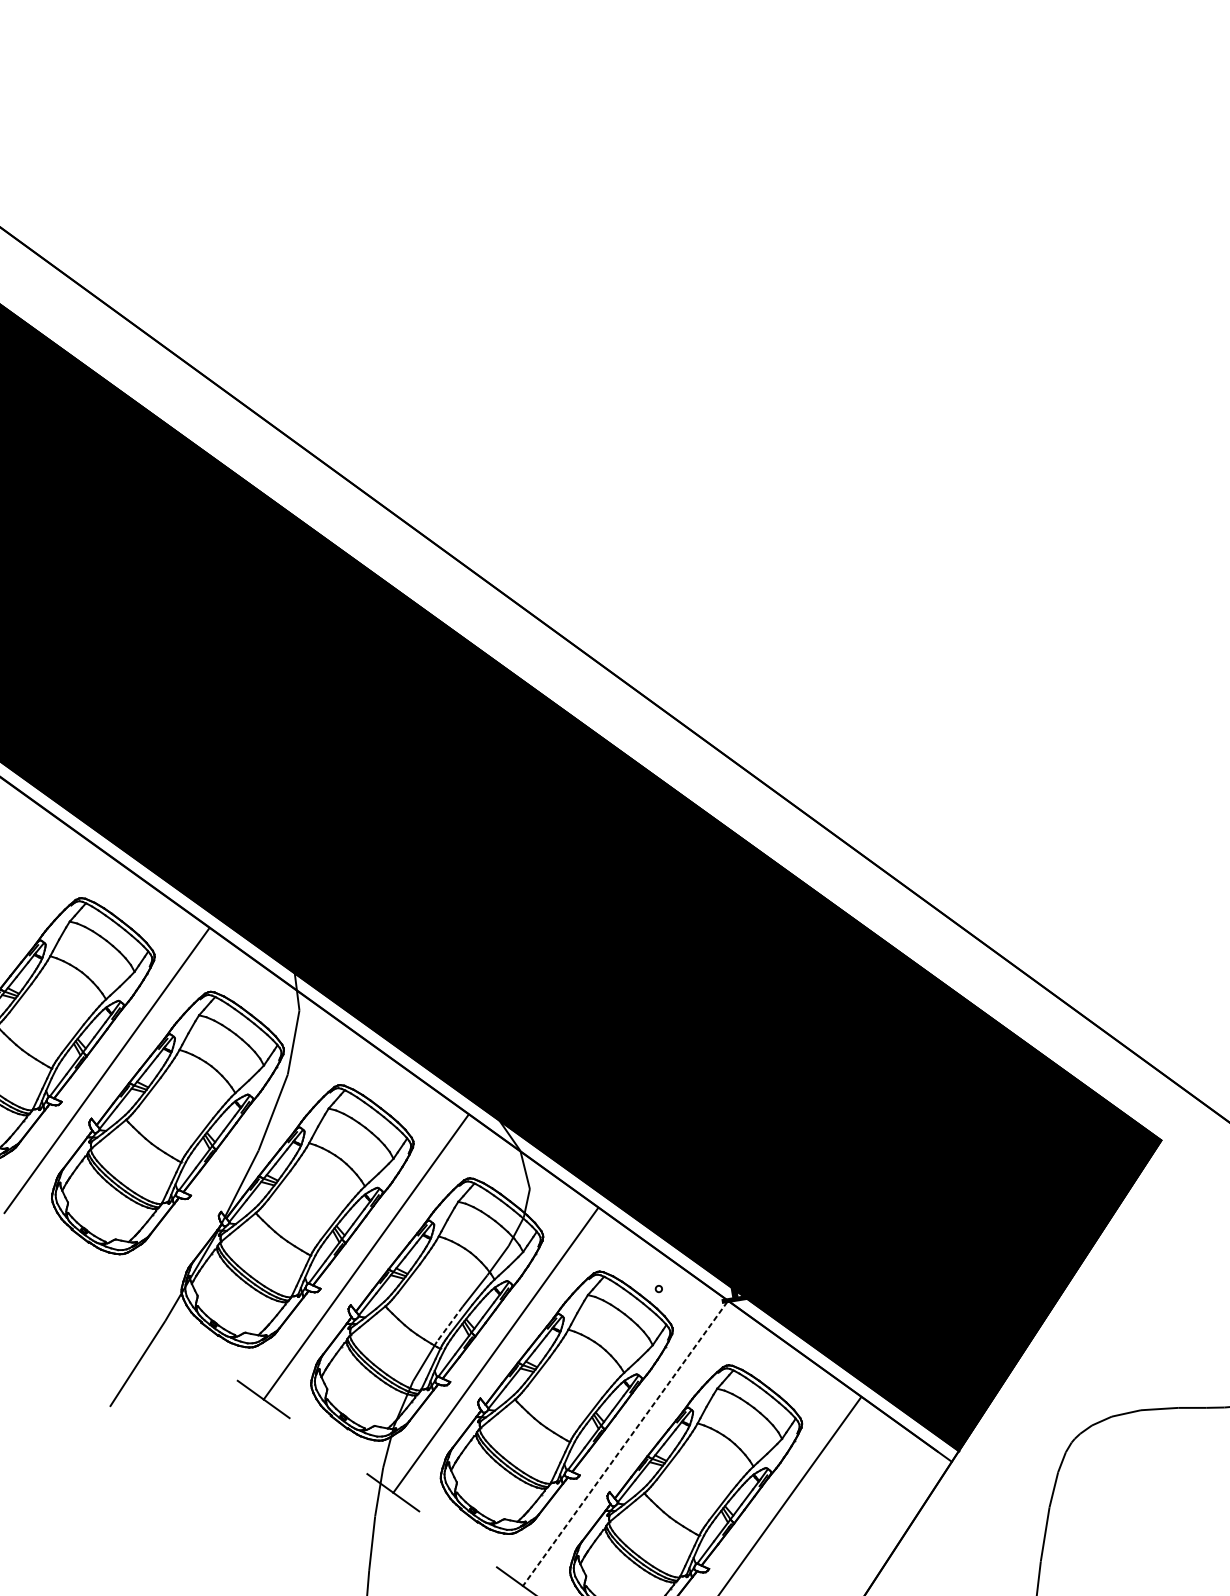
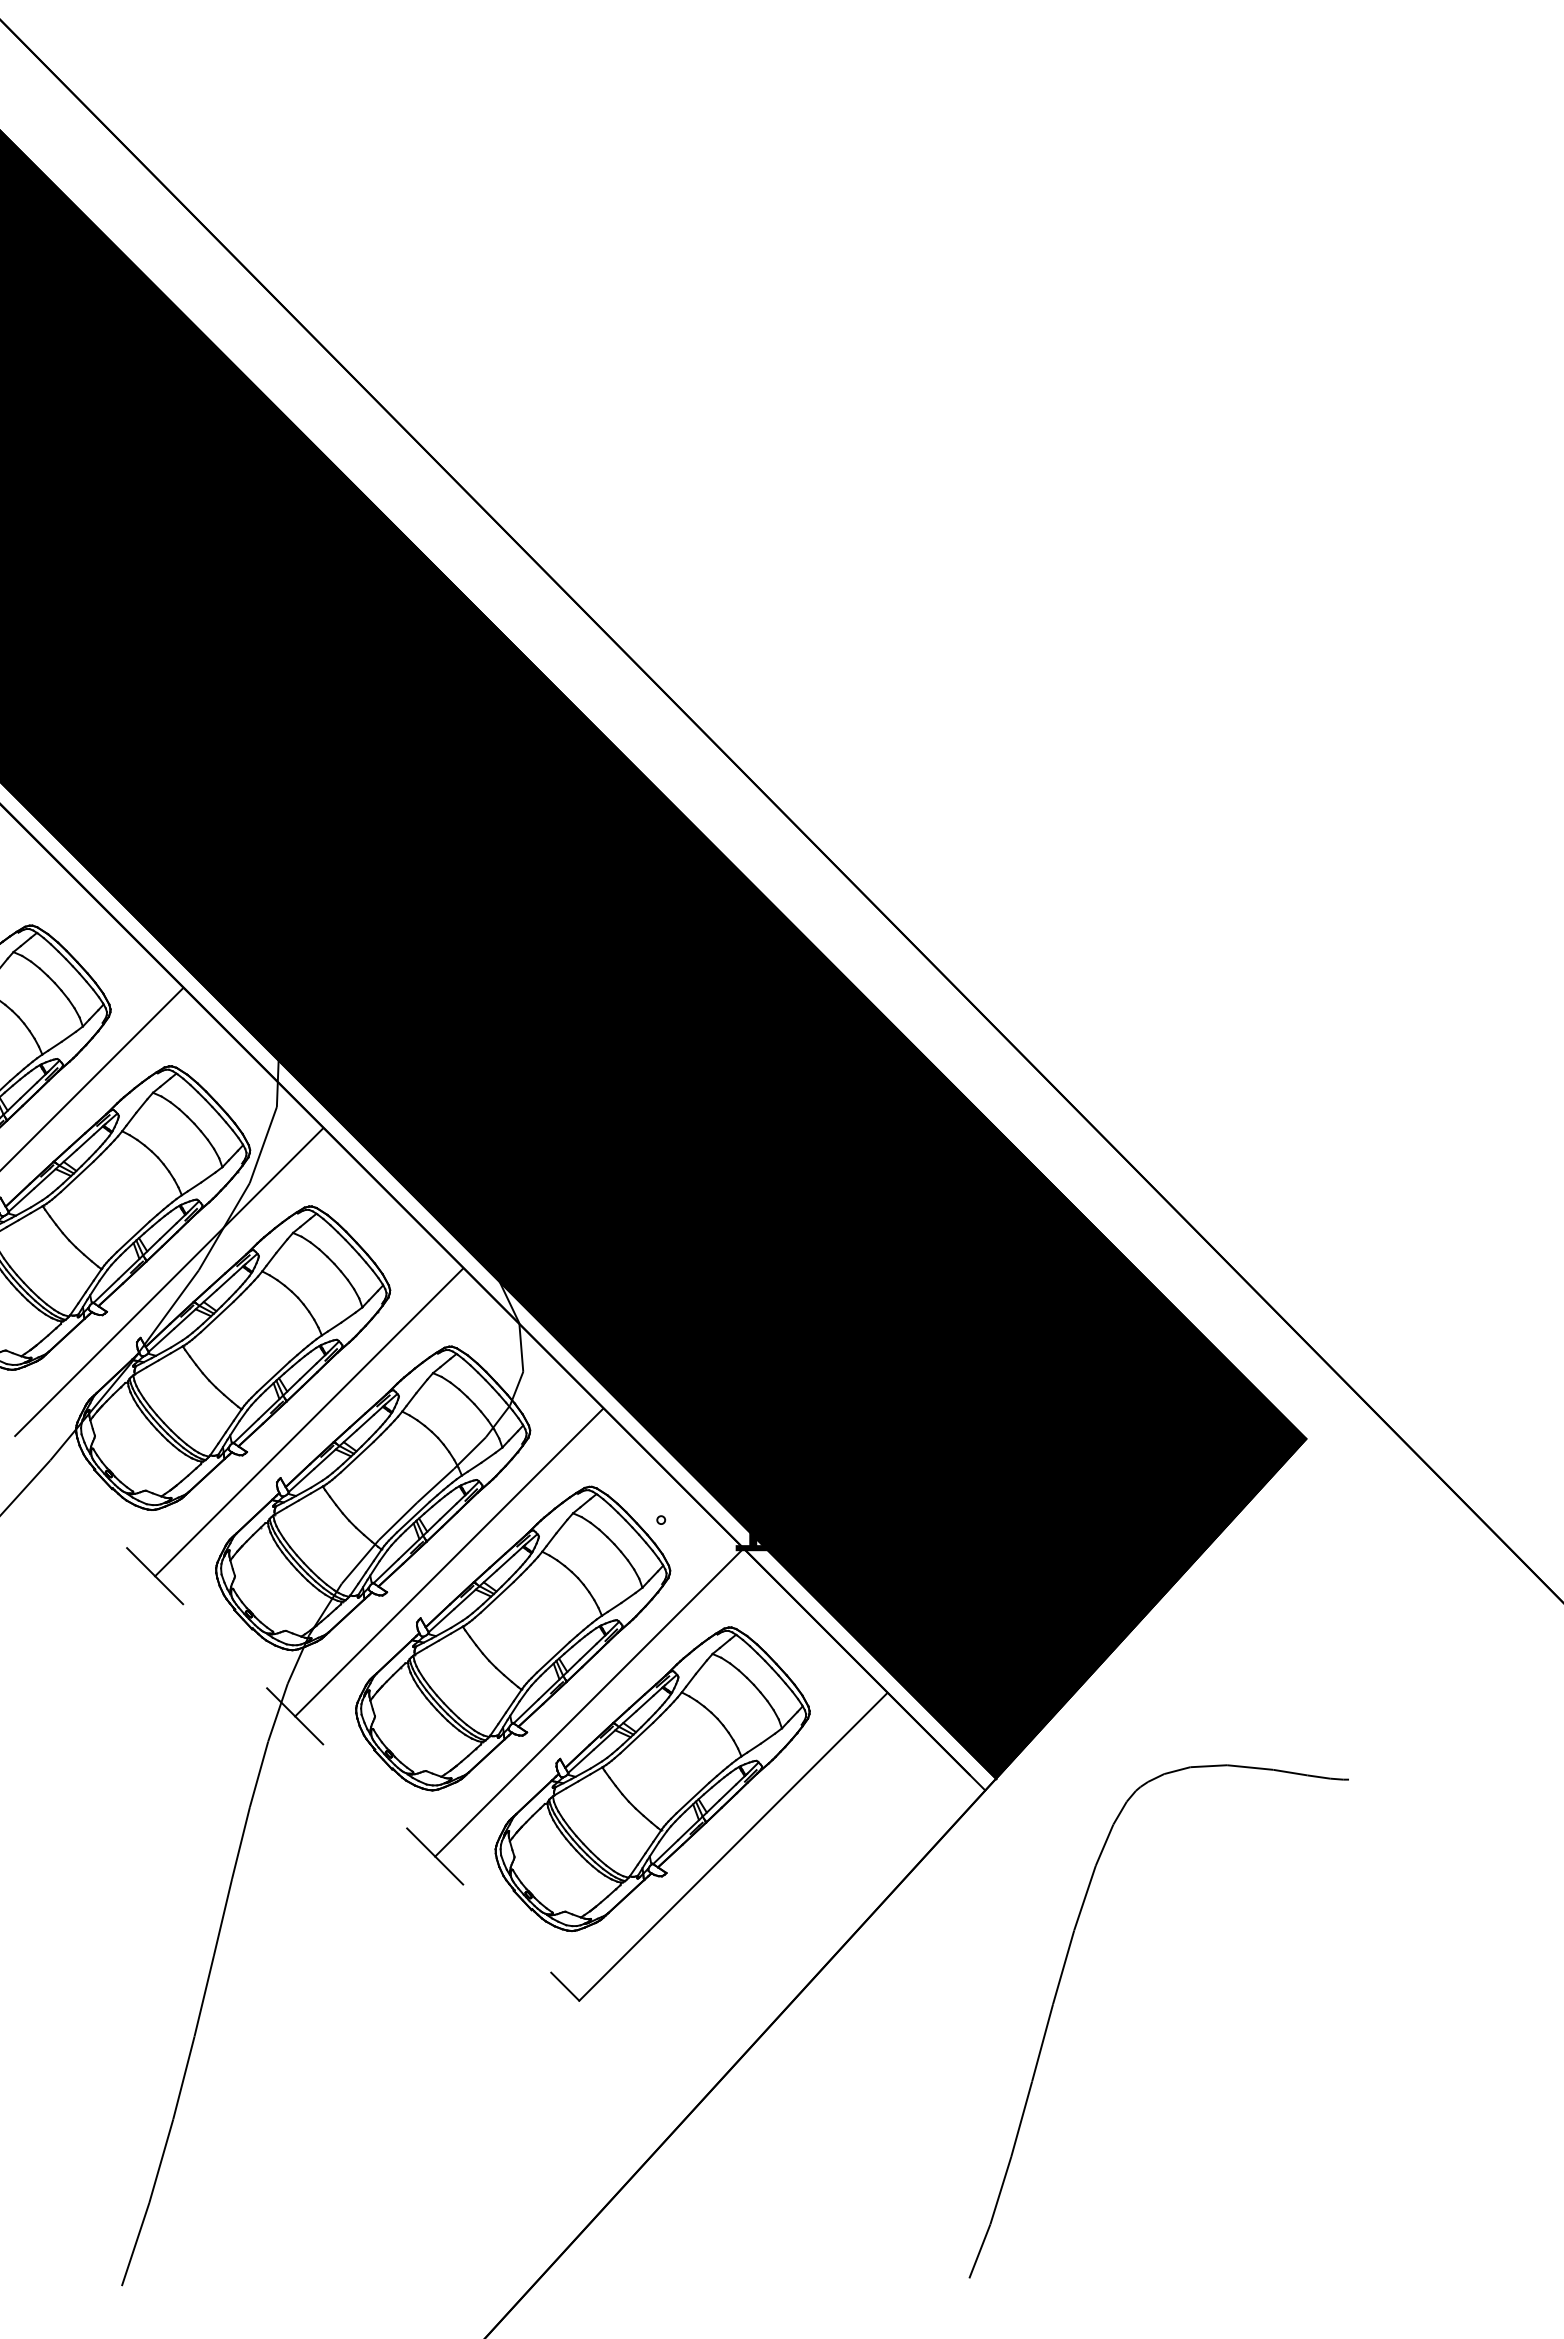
line: (236, 1164) -> (169, 1282), added
line: (450, 1324) -> (398, 1521), dashed -> solid
line: (624, 1444) -> (588, 1703), dashed -> solid

